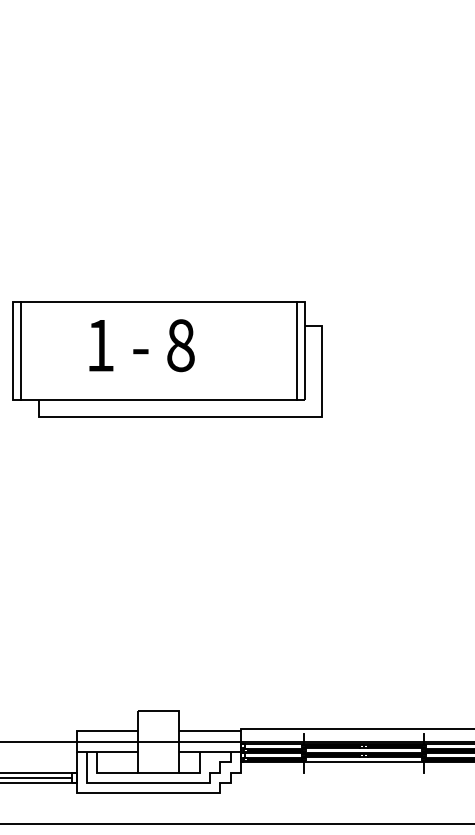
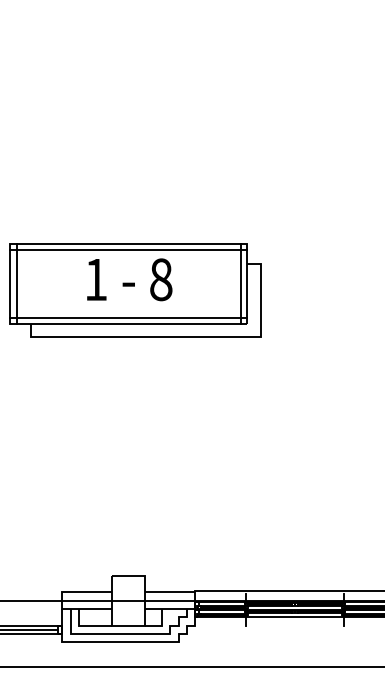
line: (158, 309) -> (128, 250), added
text: (141, 345) -> (129, 279), moved
line: (158, 392) -> (128, 317), added

